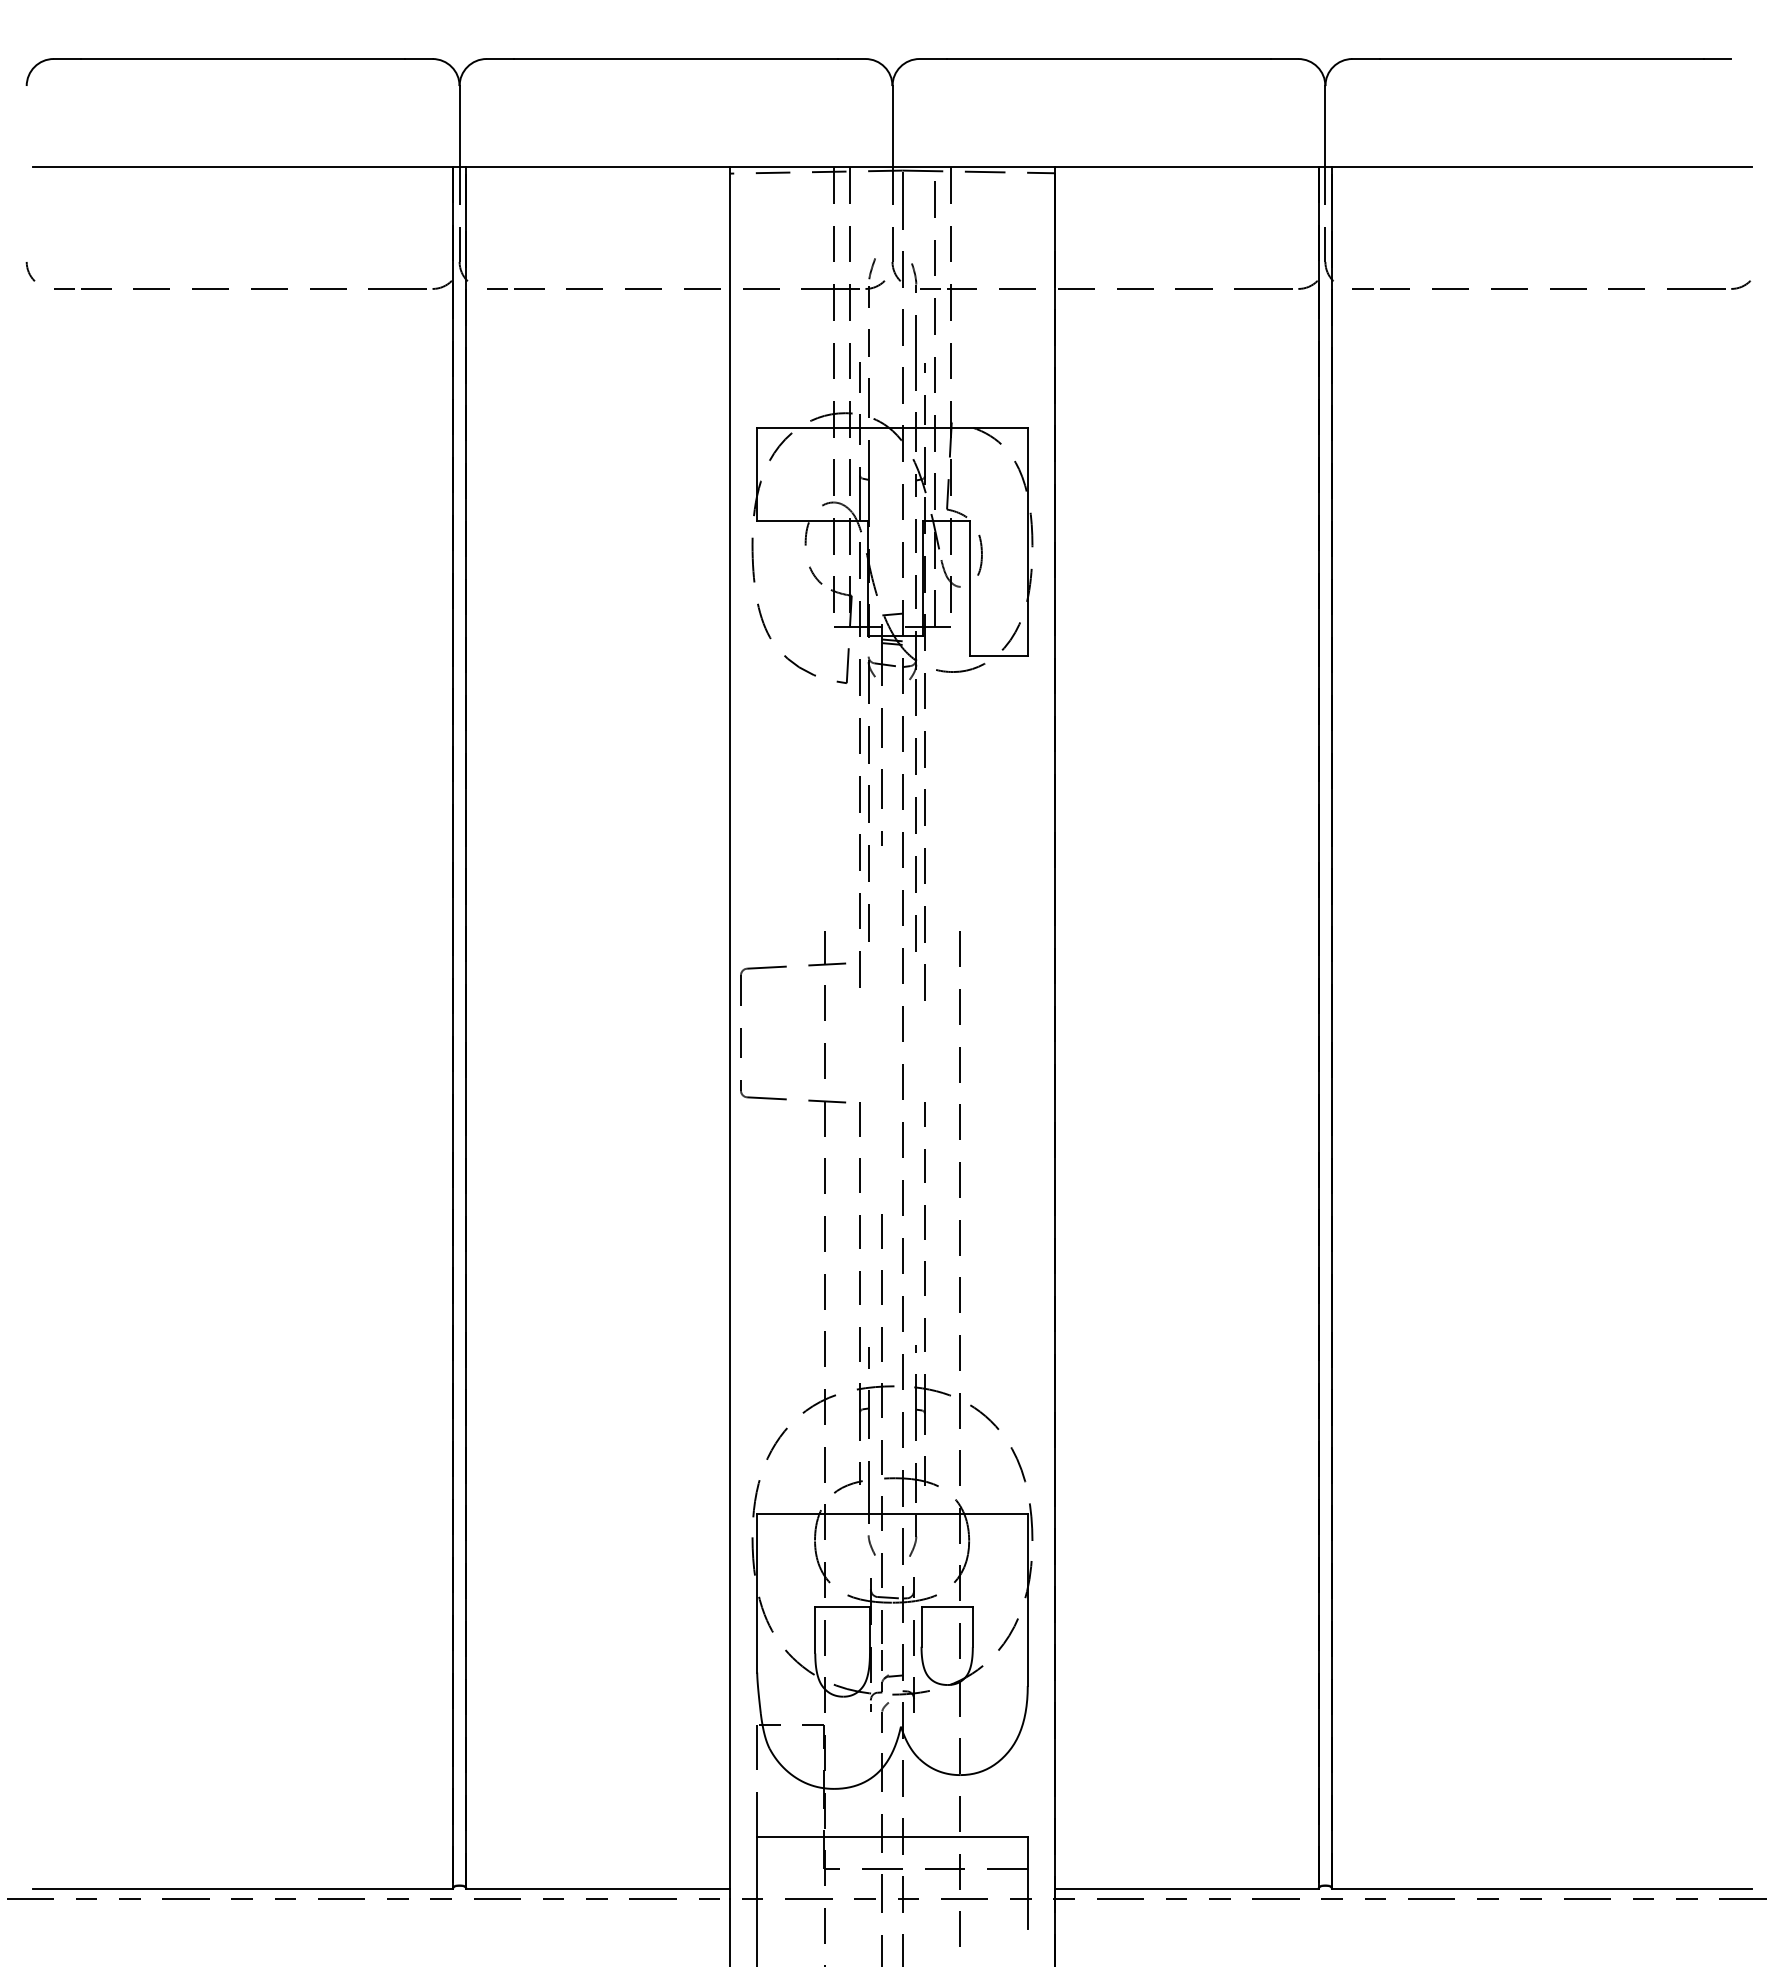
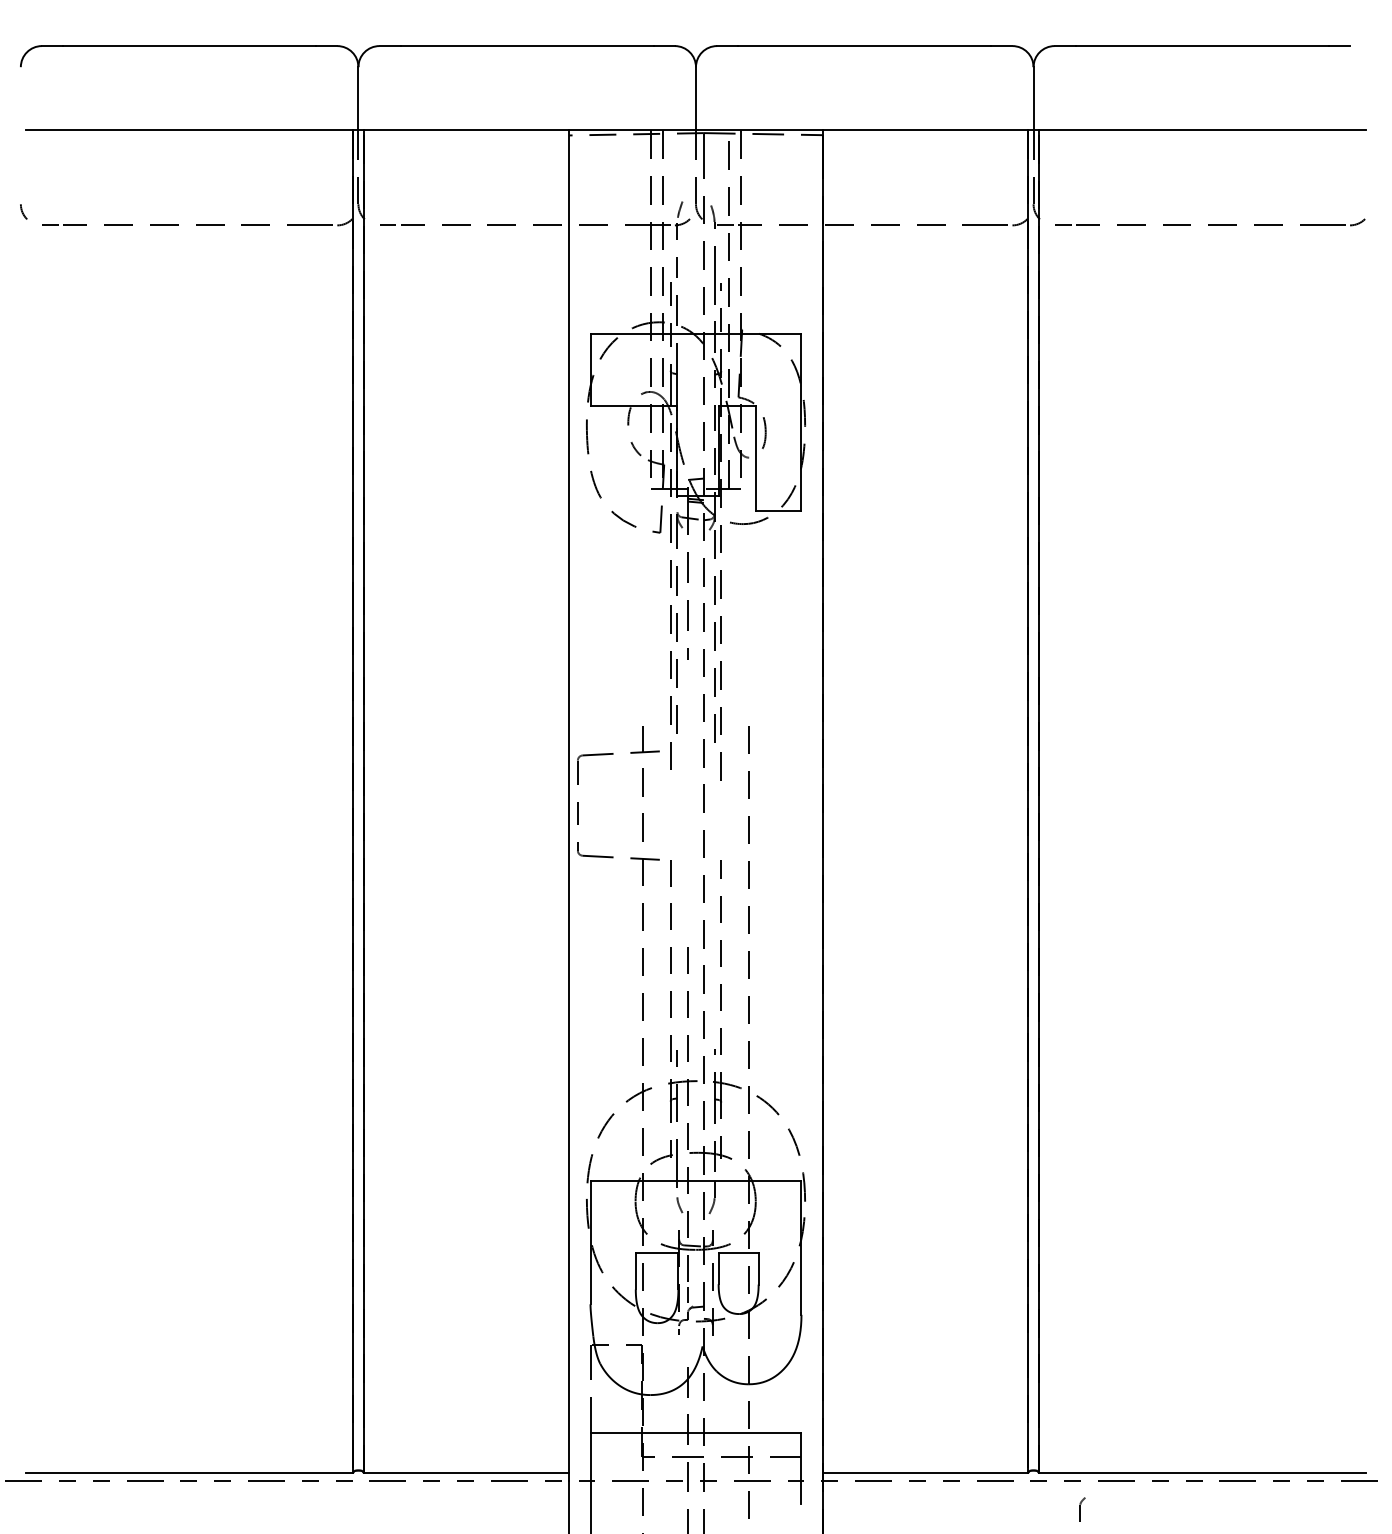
part: (885, 1717) -> (1082, 1509), moved

